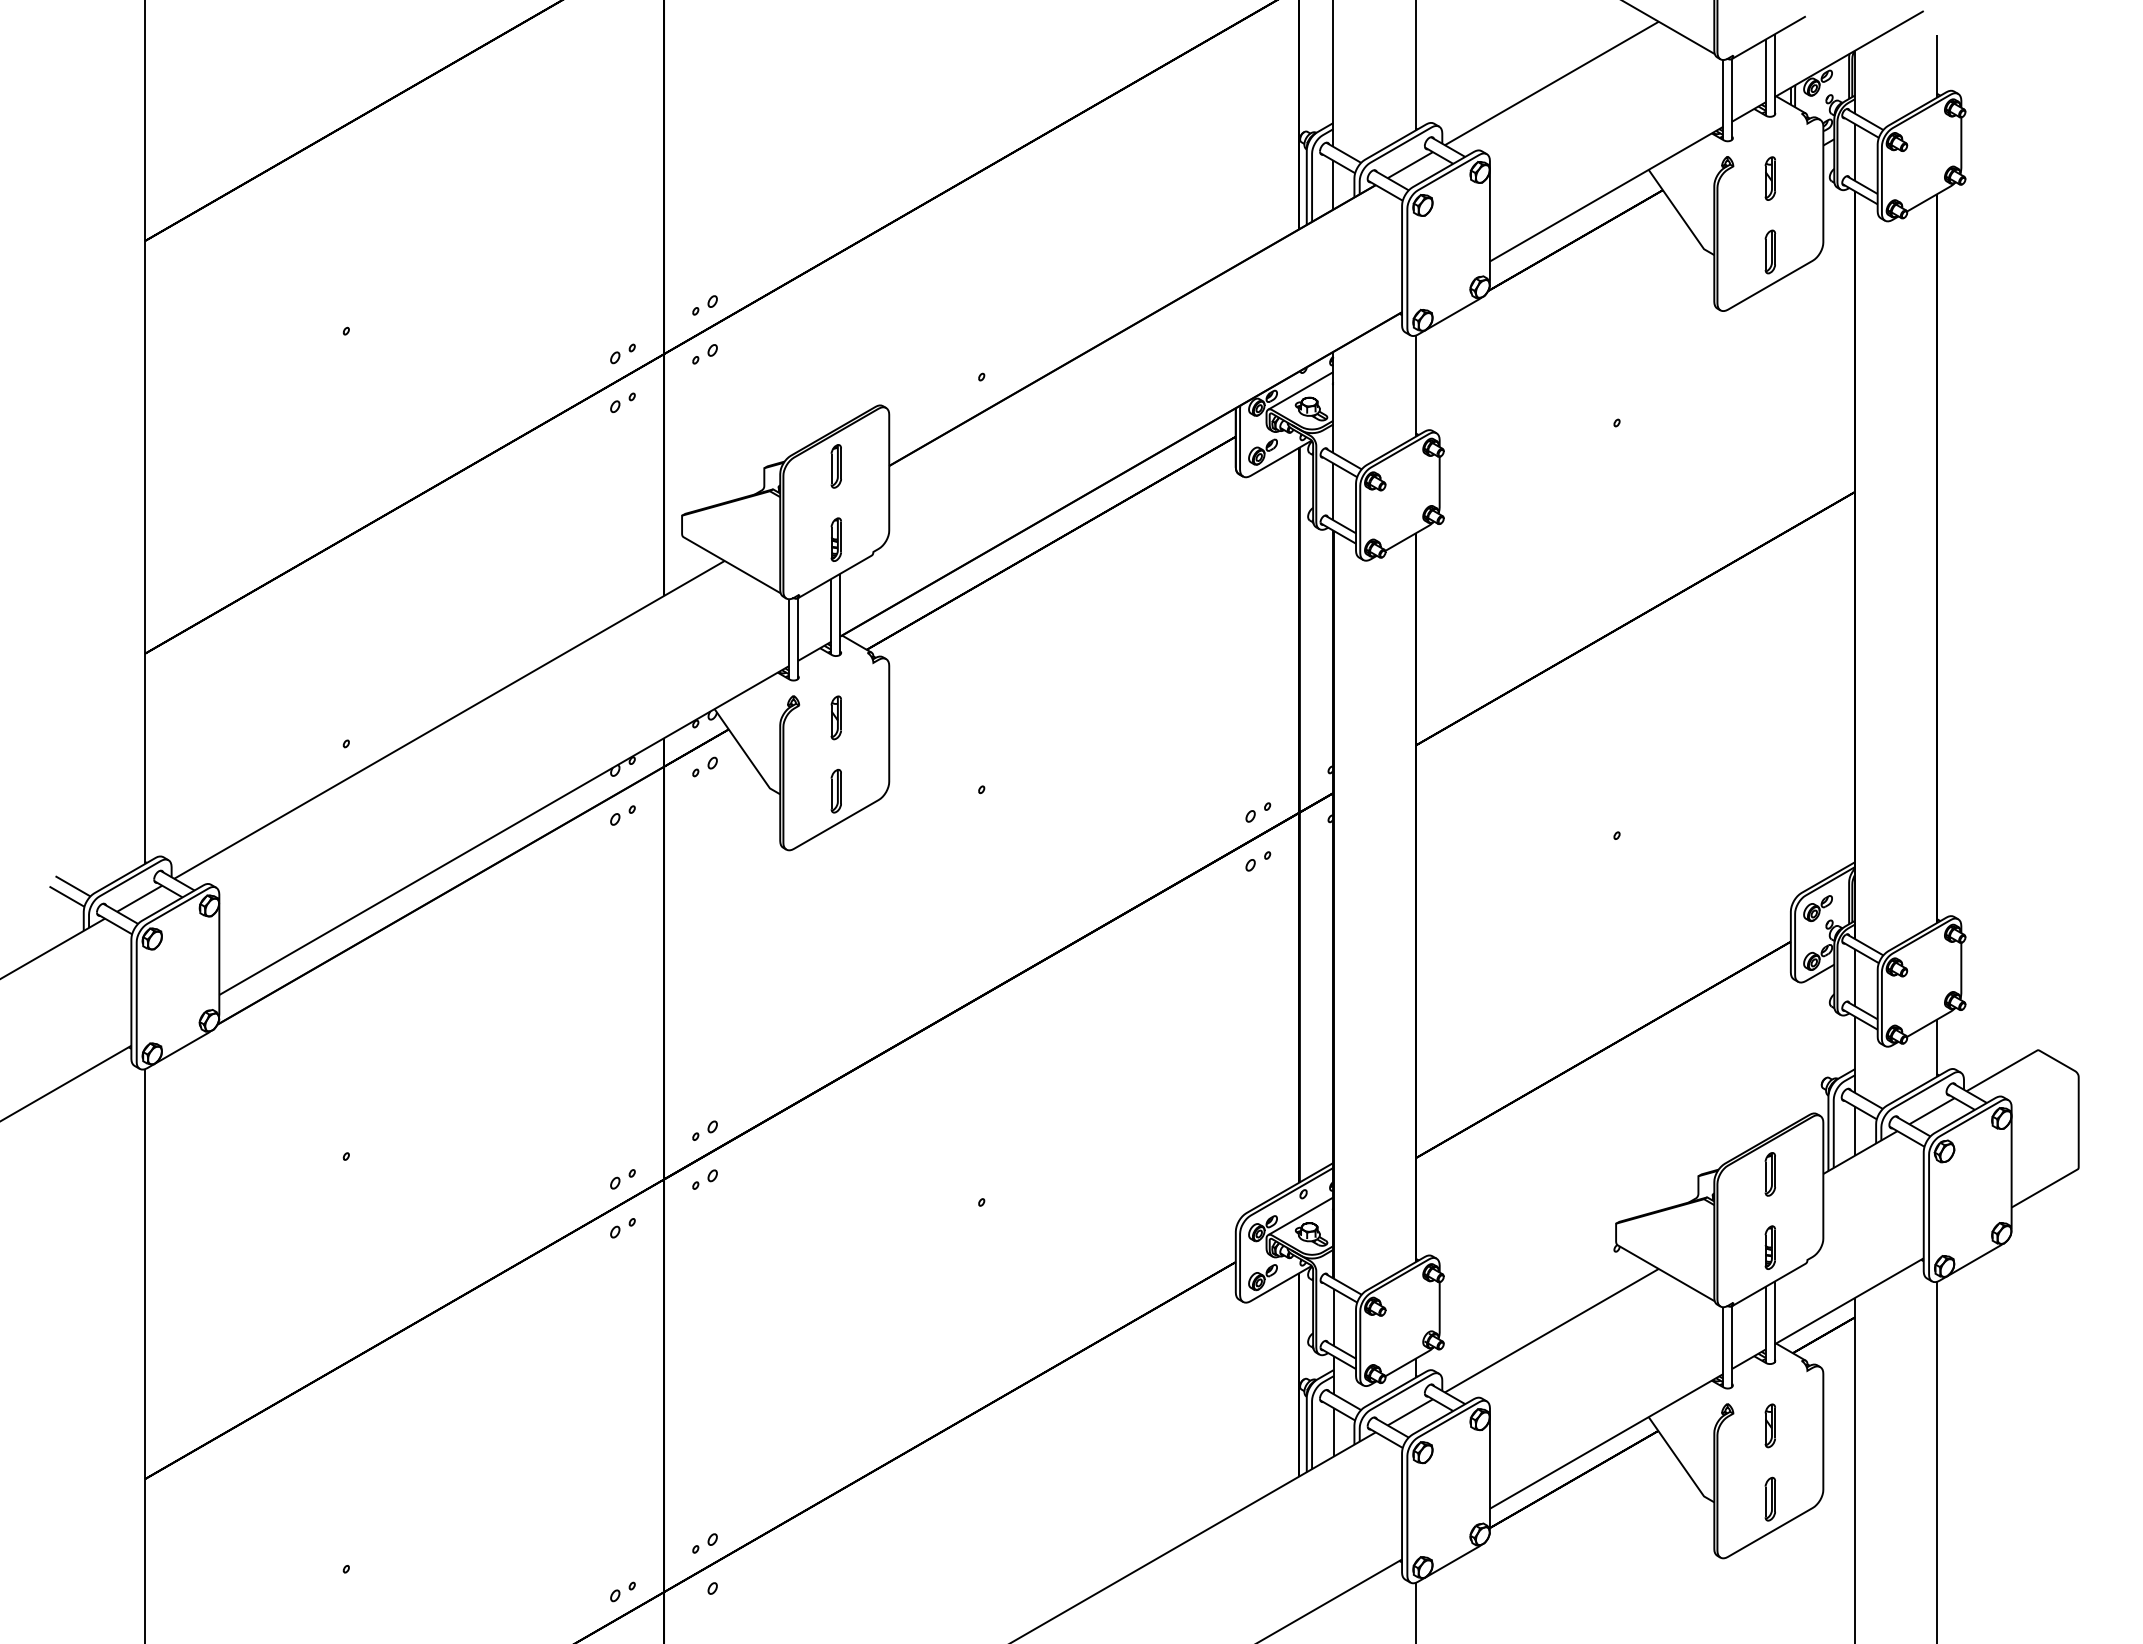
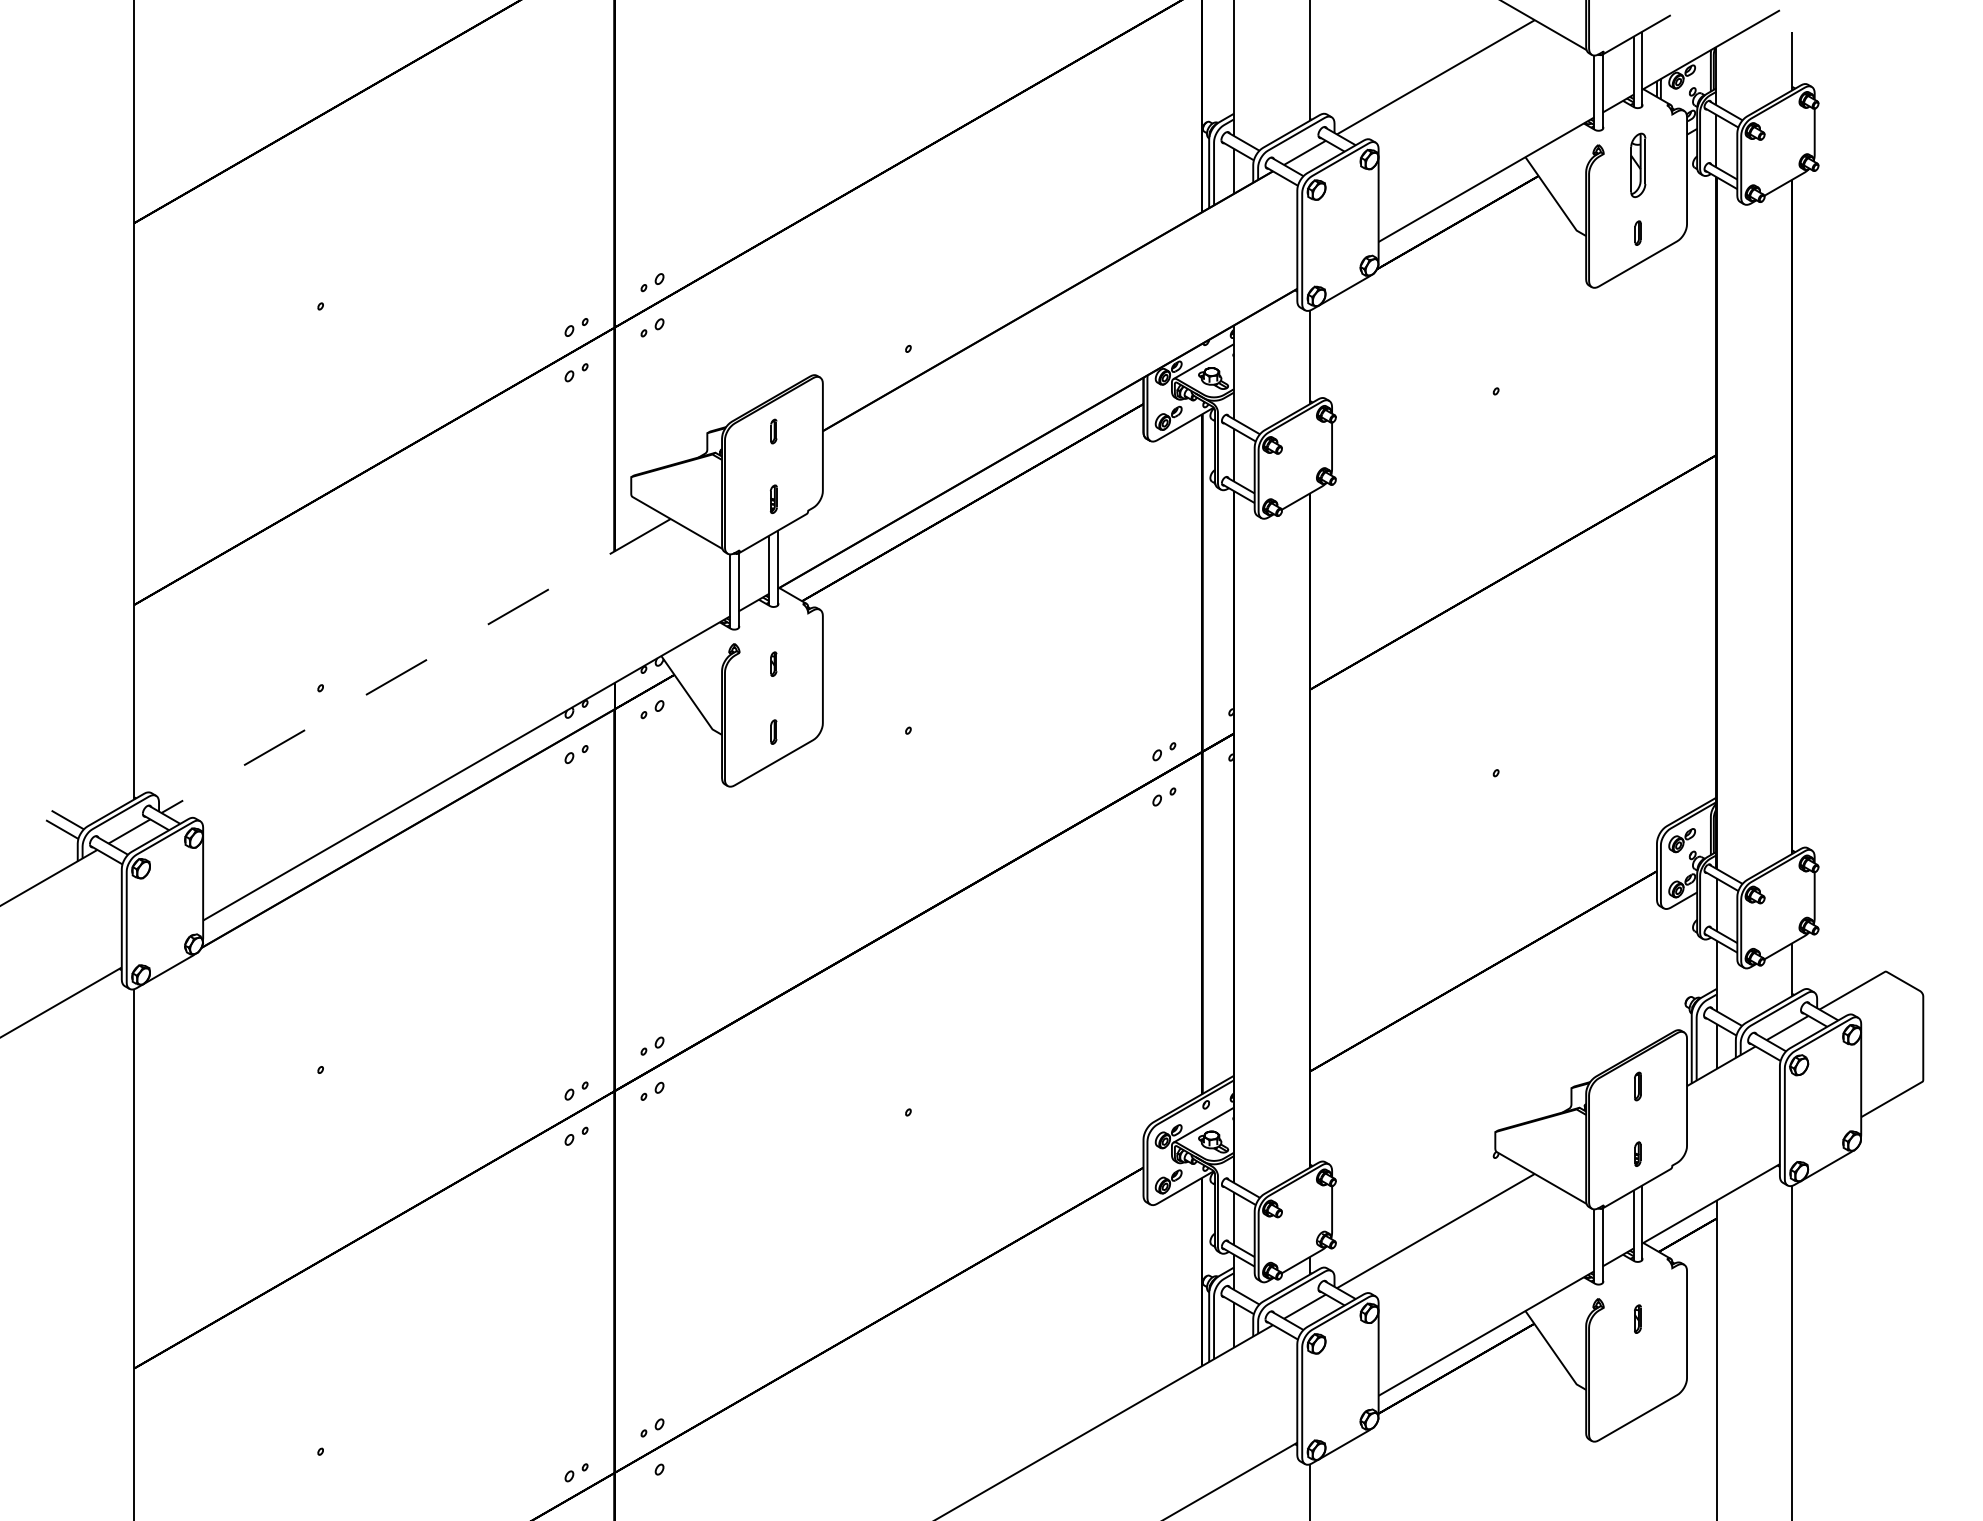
part: (1769, 178) -> (1637, 165), size x1.6
part: (1770, 251) -> (1638, 232), size x0.6
part: (835, 466) -> (773, 431), size x0.6
part: (835, 539) -> (773, 499), size x0.7
part: (835, 717) -> (773, 663), size x0.6
line: (449, 719) -> (416, 665), solid -> dashed
part: (835, 791) -> (773, 732), size x0.6
part: (1769, 1174) -> (1637, 1086), size x0.7
part: (1769, 1247) -> (1637, 1154), size x0.6
part: (1769, 1425) -> (1637, 1318), size x0.7
part: (1769, 1498) -> (1637, 1386), removed

